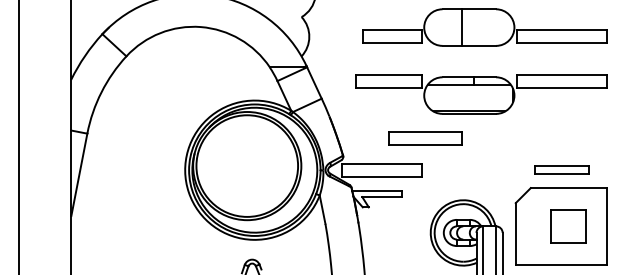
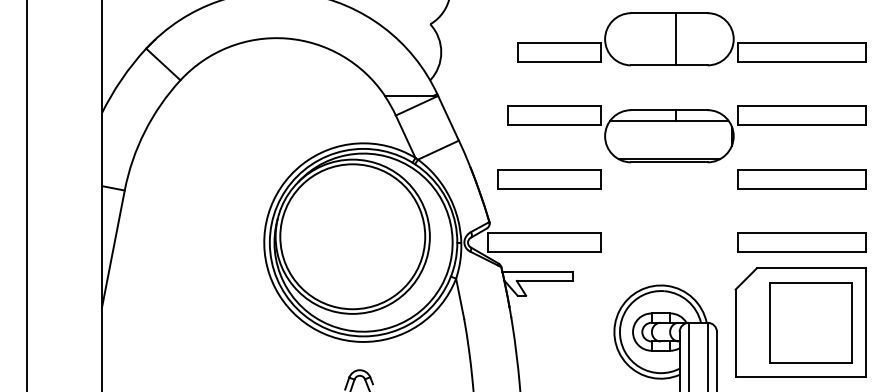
line: (461, 27) -> (675, 39), moved
part: (561, 125) -> (801, 179), added
part: (425, 138) -> (549, 179), moved
part: (561, 170) -> (801, 242), size x1.67
part: (568, 226) -> (810, 322), size x1.67

